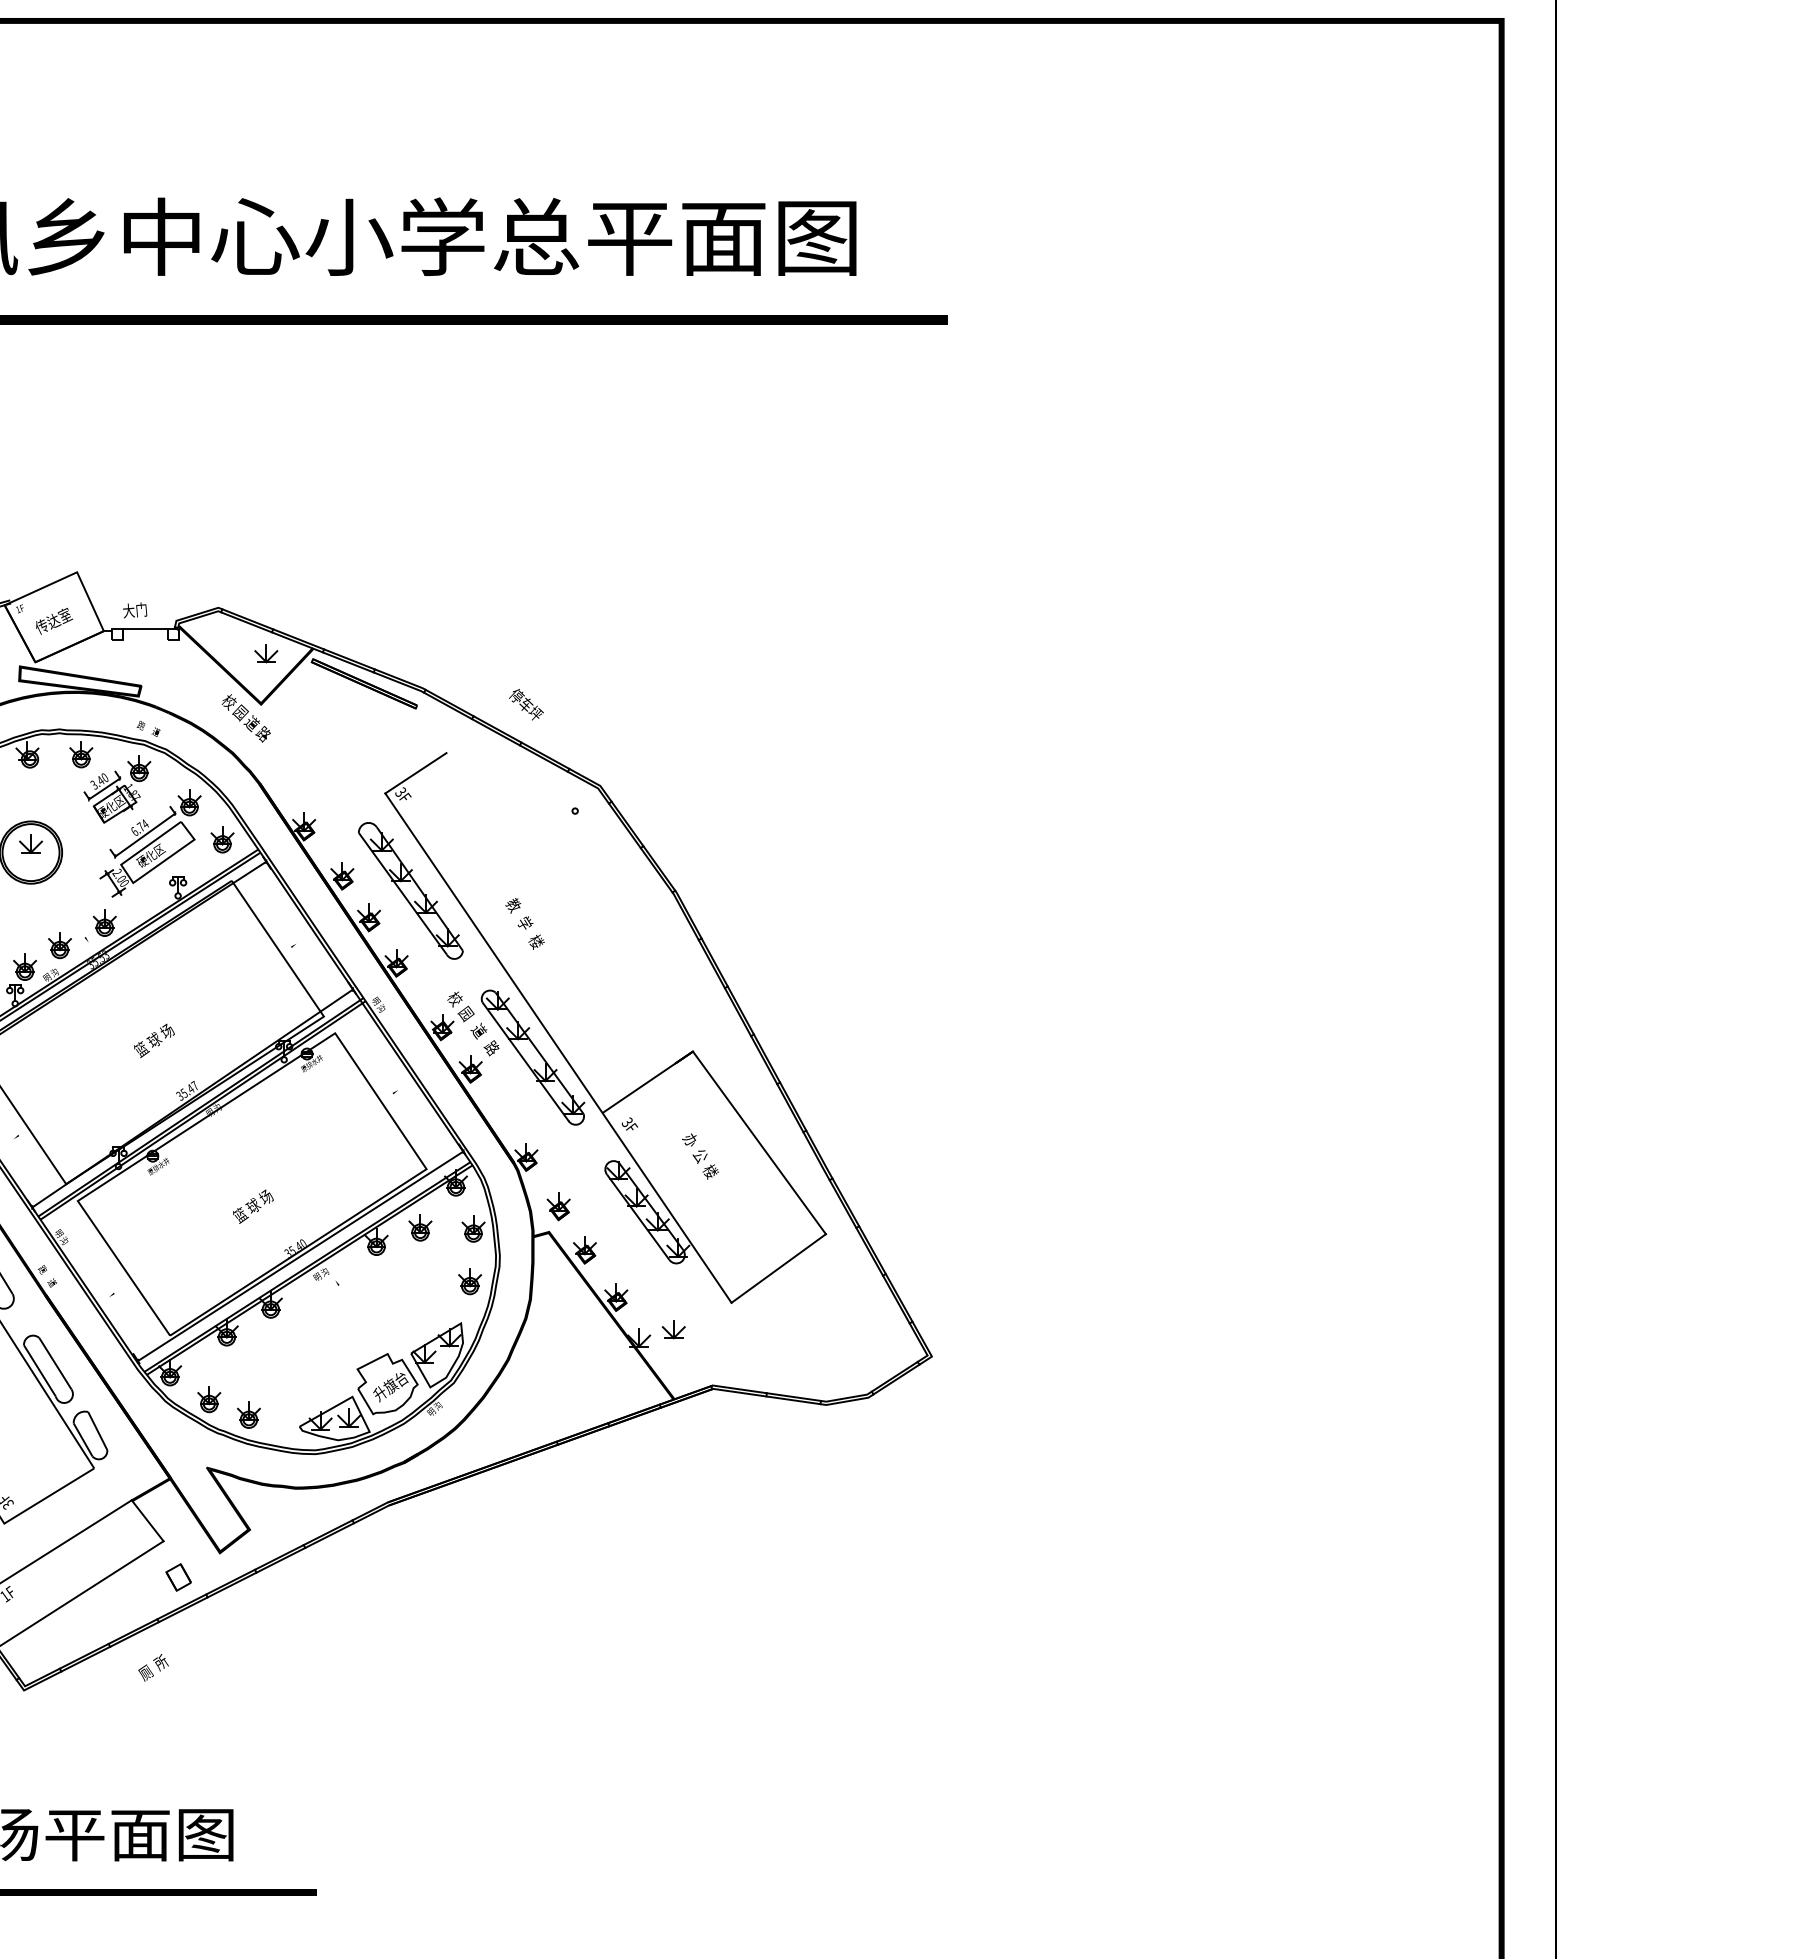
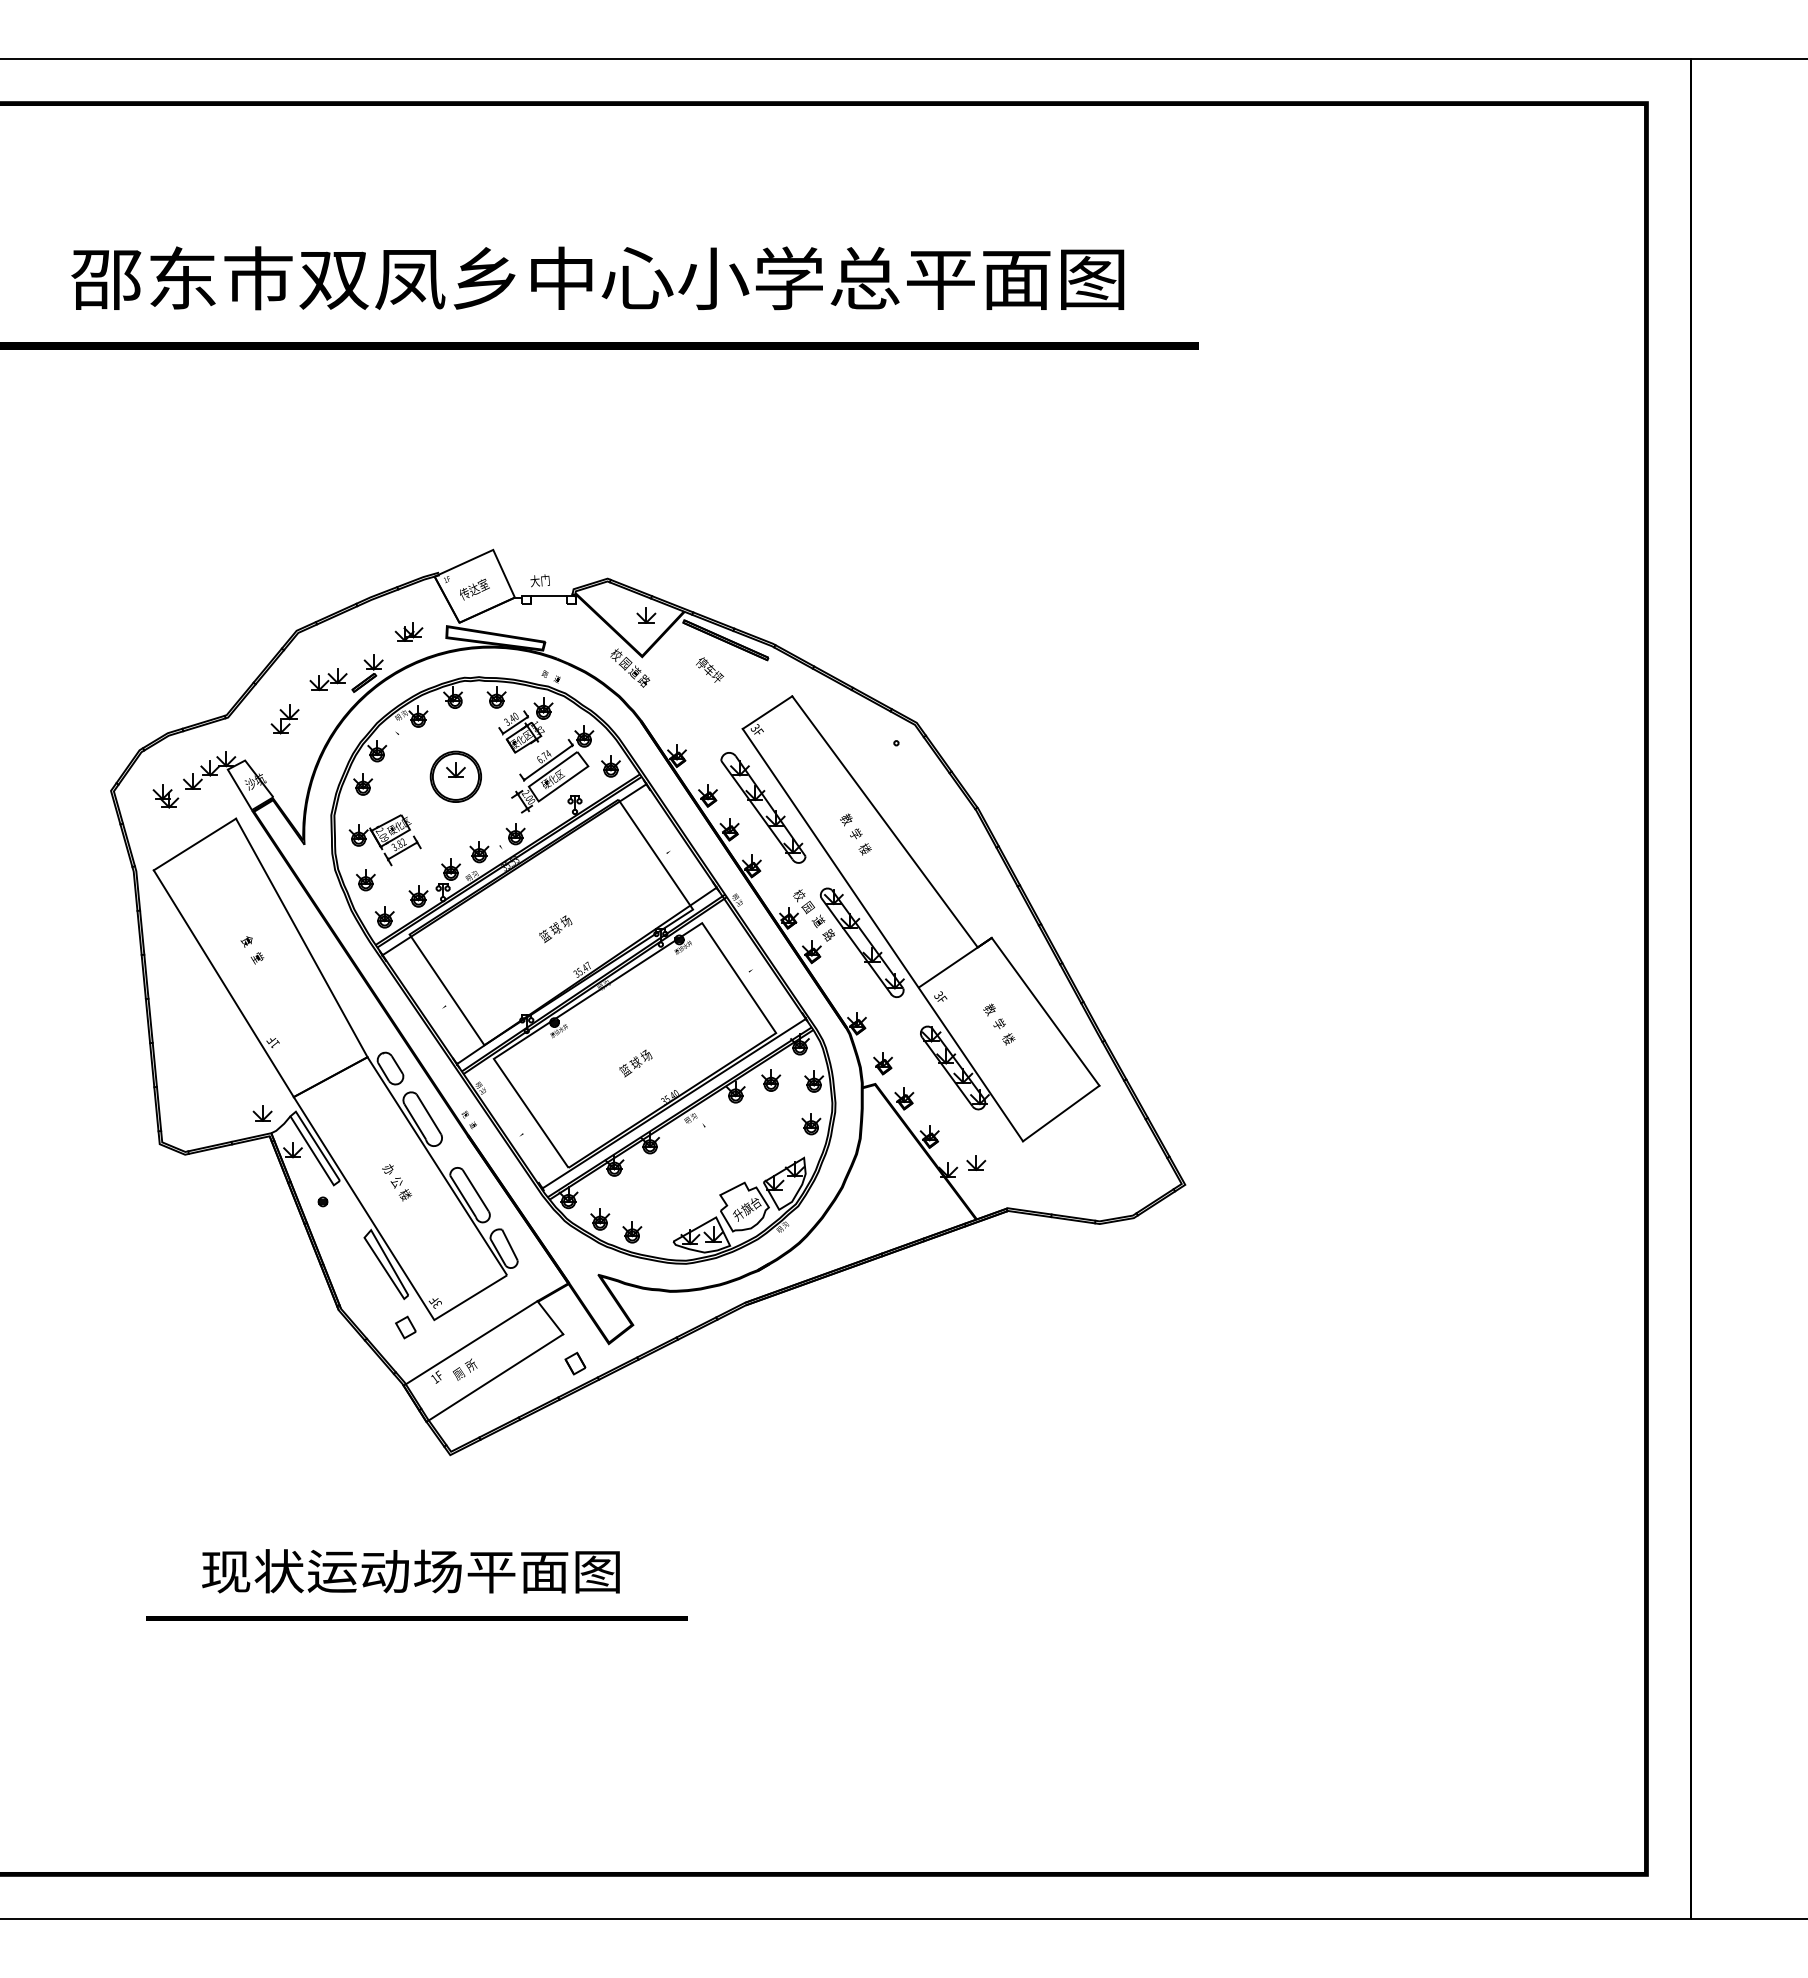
text: (527, 703) -> (710, 669), moved
line: (560, 907) -> (884, 821), added
text: (702, 1158) -> (999, 1024), 办  公  楼 -> 教   学   楼
text: (152, 1667) -> (464, 1369), moved

